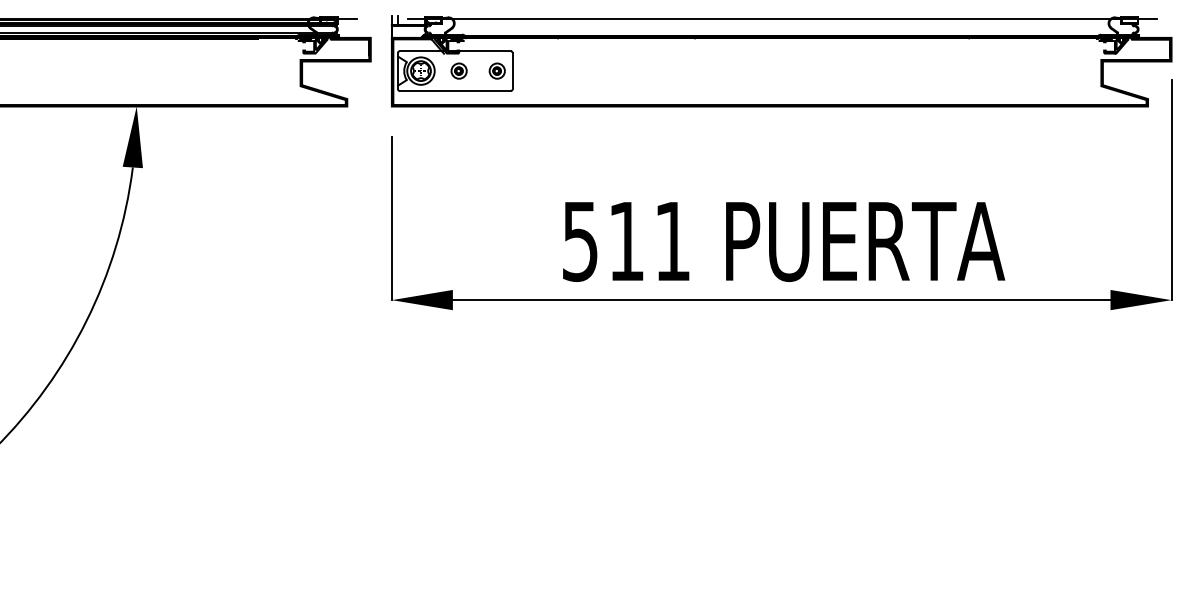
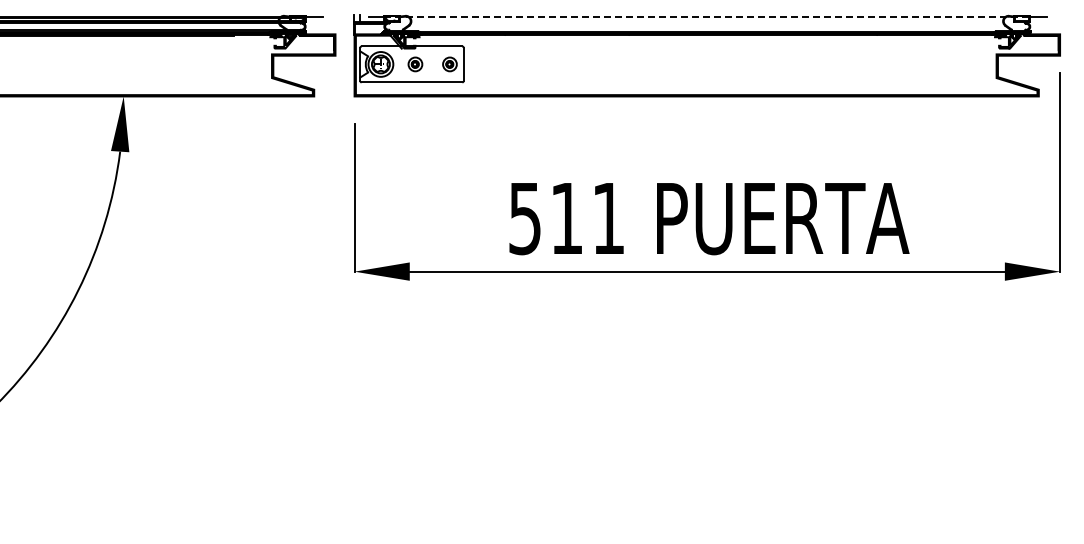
line: (781, 19) -> (707, 17), solid -> dashed

